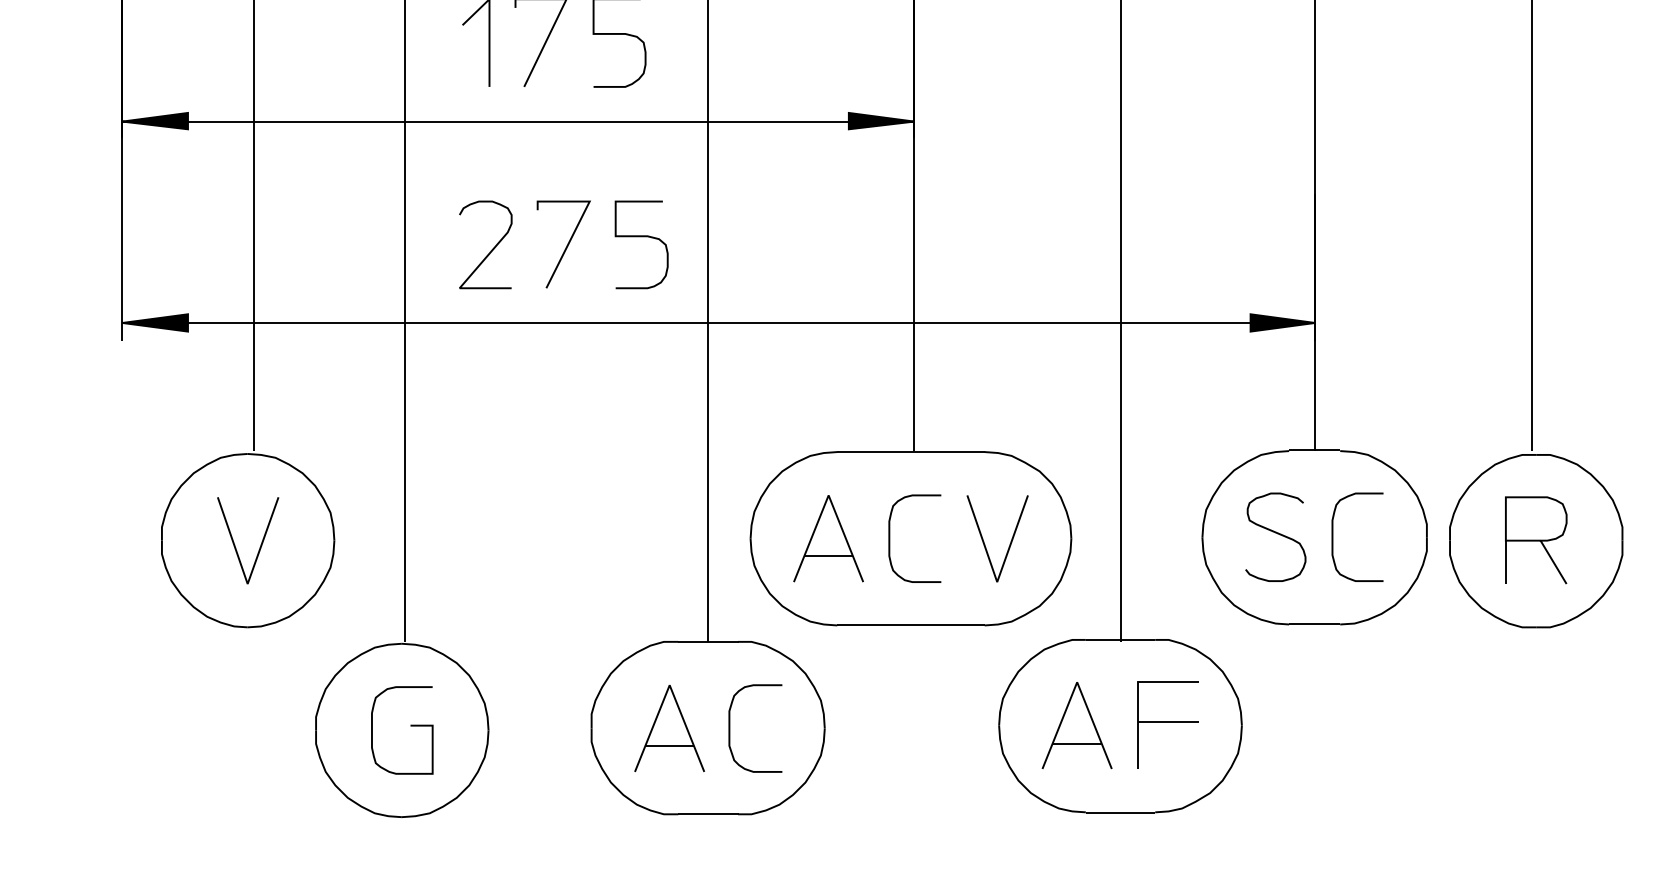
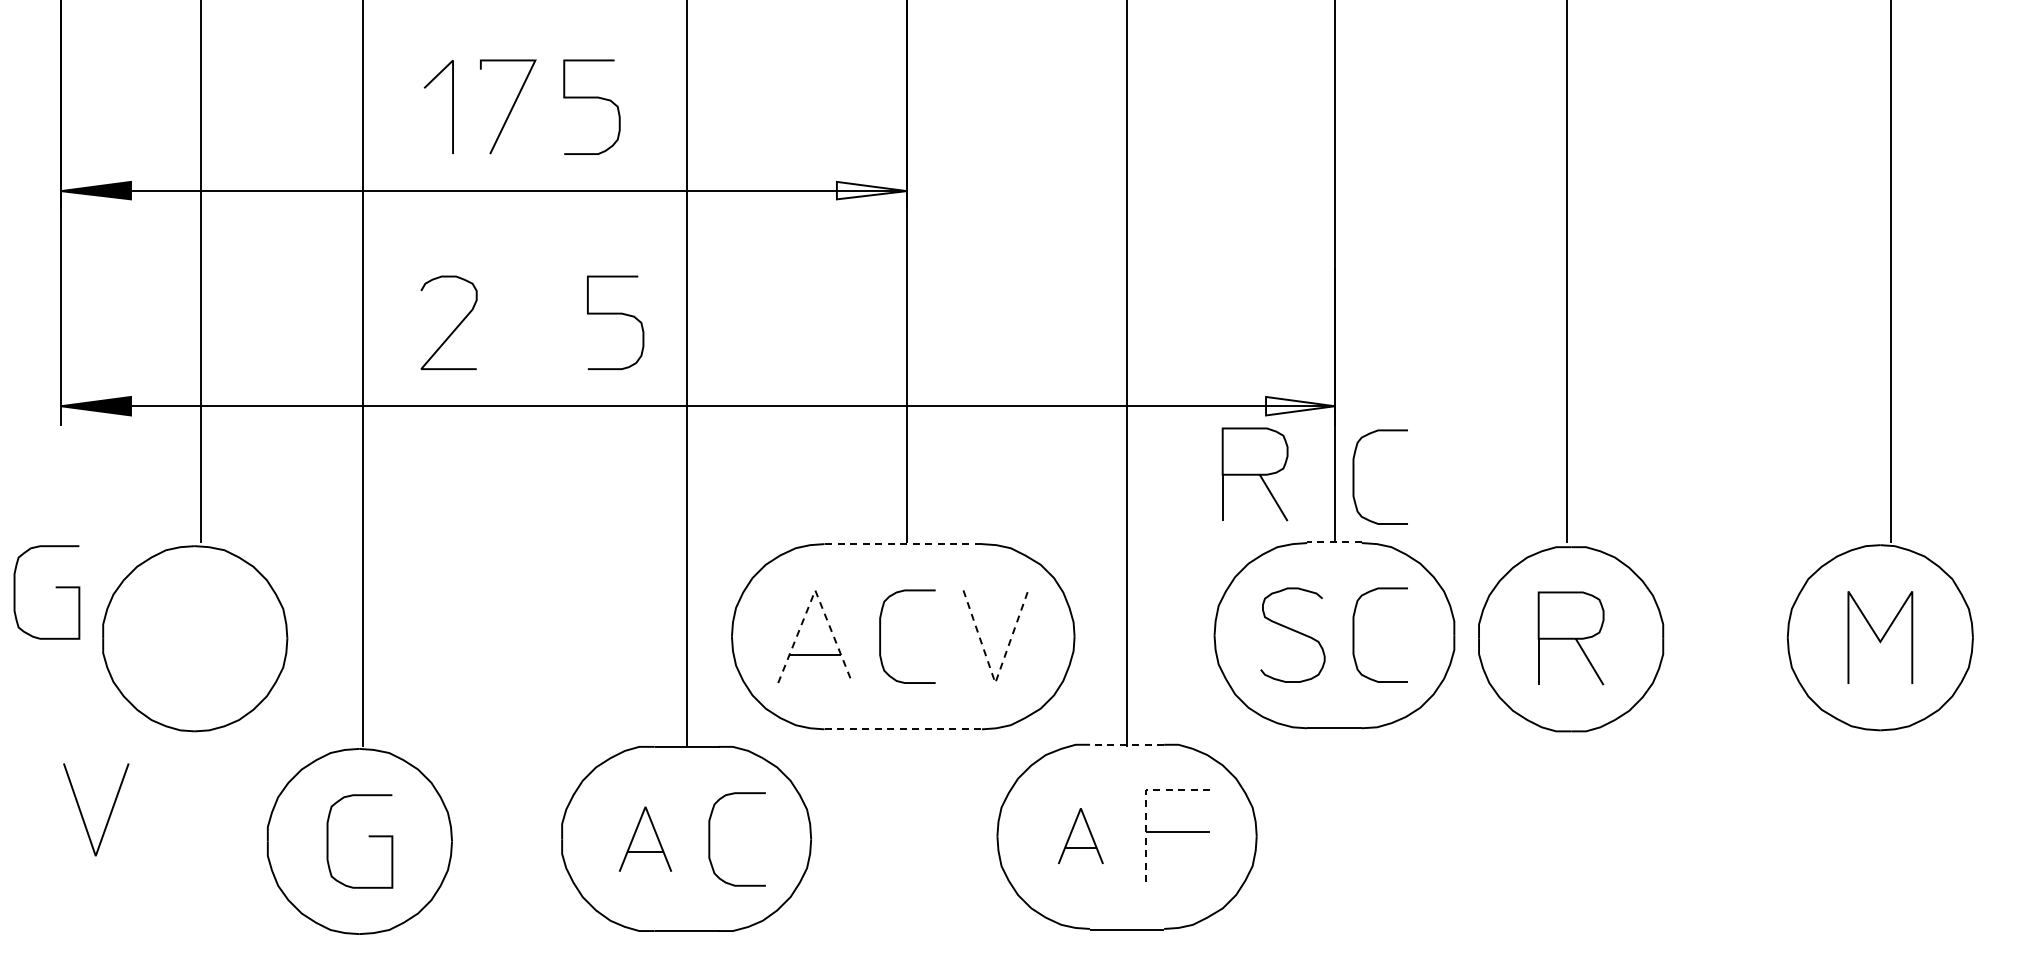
fill: (881, 120) -> (871, 190), removed
line: (566, 245) -> (535, 323), removed
fill: (1282, 322) -> (1300, 405), removed
part: (1239, 386) -> (1254, 474), added
curve: (1333, 388) -> (1354, 476), added
line: (1313, 450) -> (1333, 542), solid -> dashed
line: (911, 452) -> (903, 544), solid -> dashed
curve: (117, 492) -> (55, 587), added
line: (828, 495) -> (815, 590), solid -> dashed
line: (259, 546) -> (108, 816), moved
line: (997, 582) -> (995, 683), solid -> dashed
line: (911, 625) -> (903, 729), solid -> dashed
line: (1119, 639) -> (1126, 744), solid -> dashed
line: (1137, 694) -> (1145, 803), solid -> dashed
part: (1076, 724) -> (1080, 835), size x0.6
part: (669, 727) -> (645, 838), size x0.7

